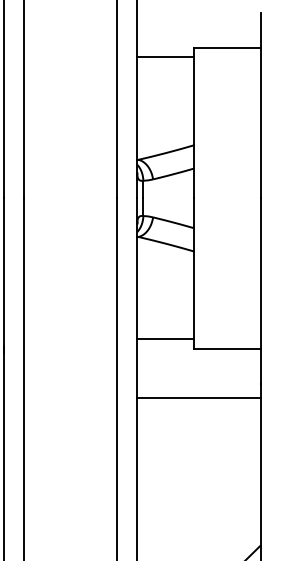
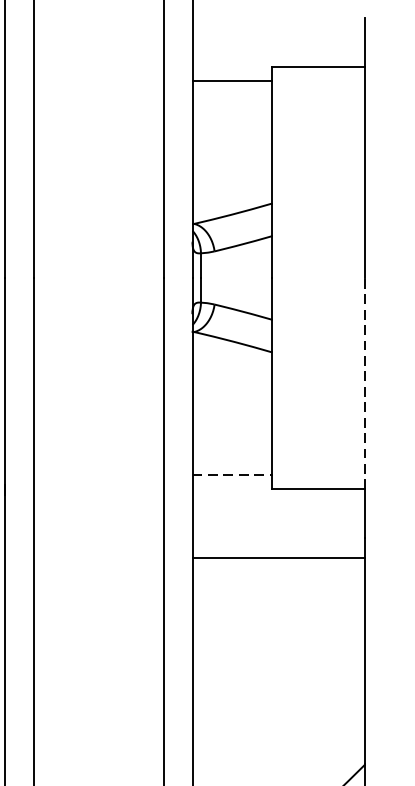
line: (260, 273) -> (365, 383), solid -> dashed
line: (166, 339) -> (233, 475), solid -> dashed

